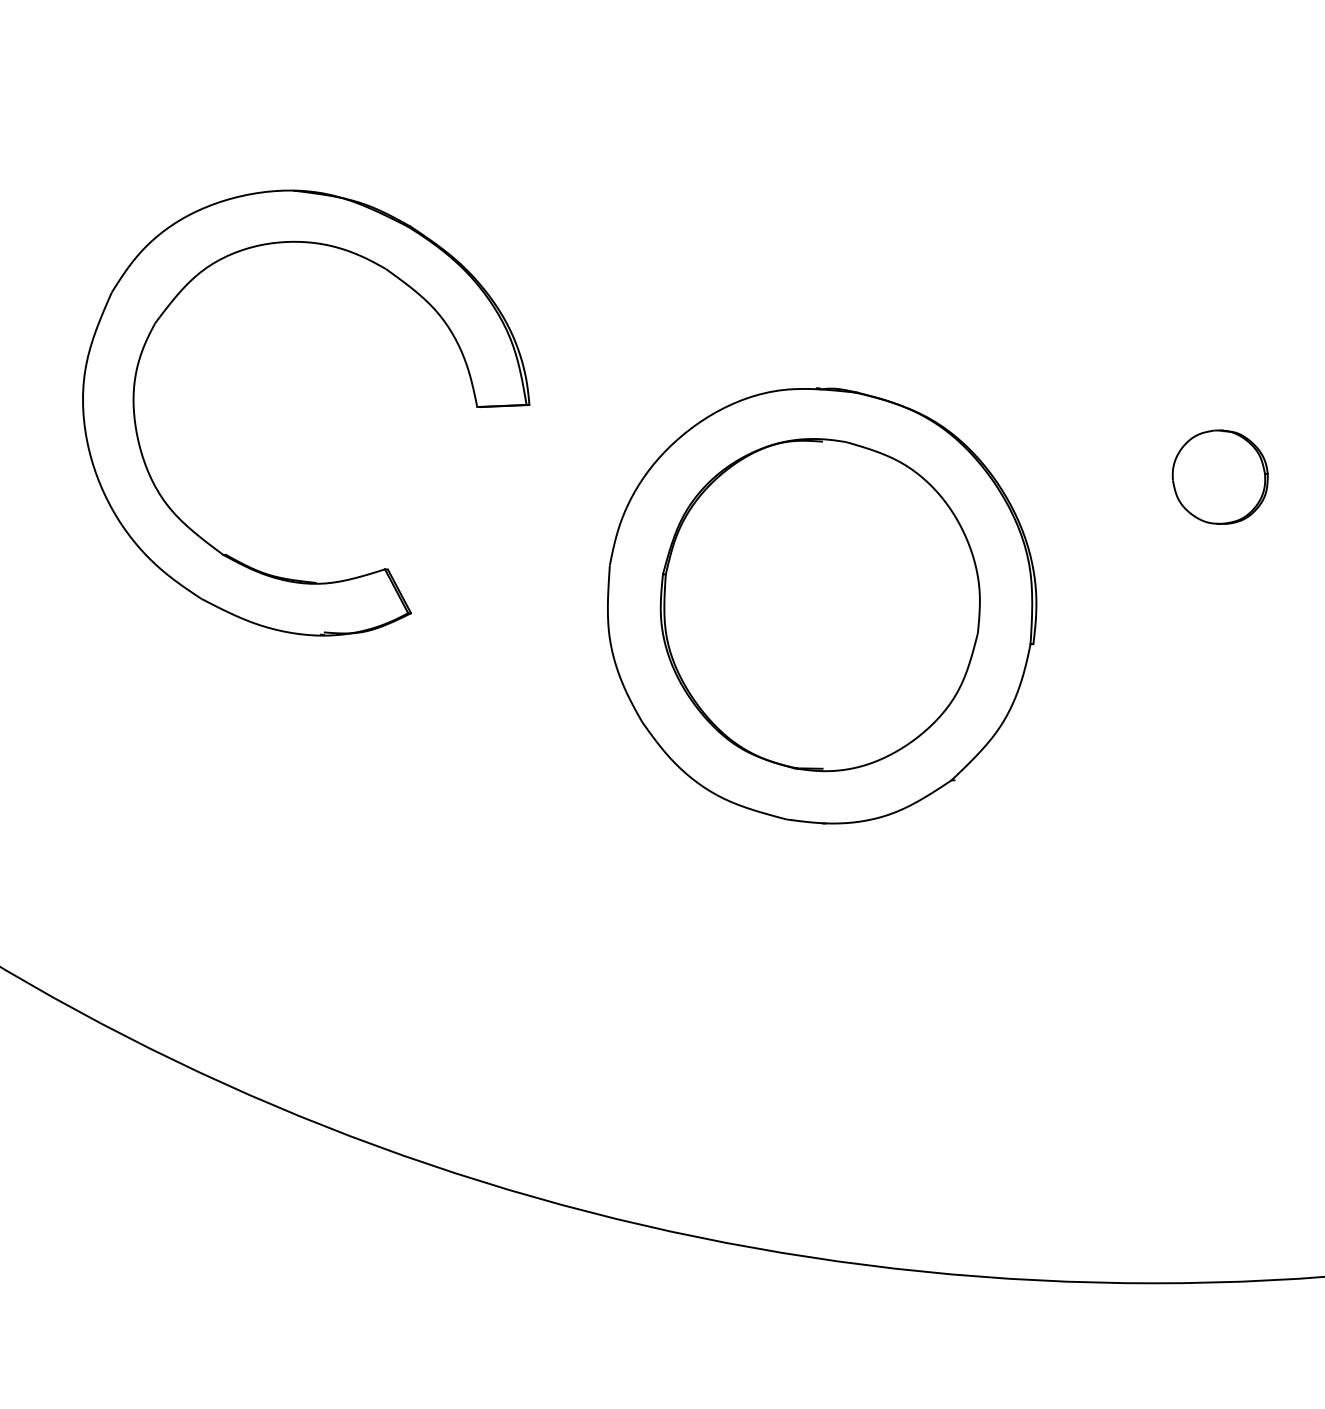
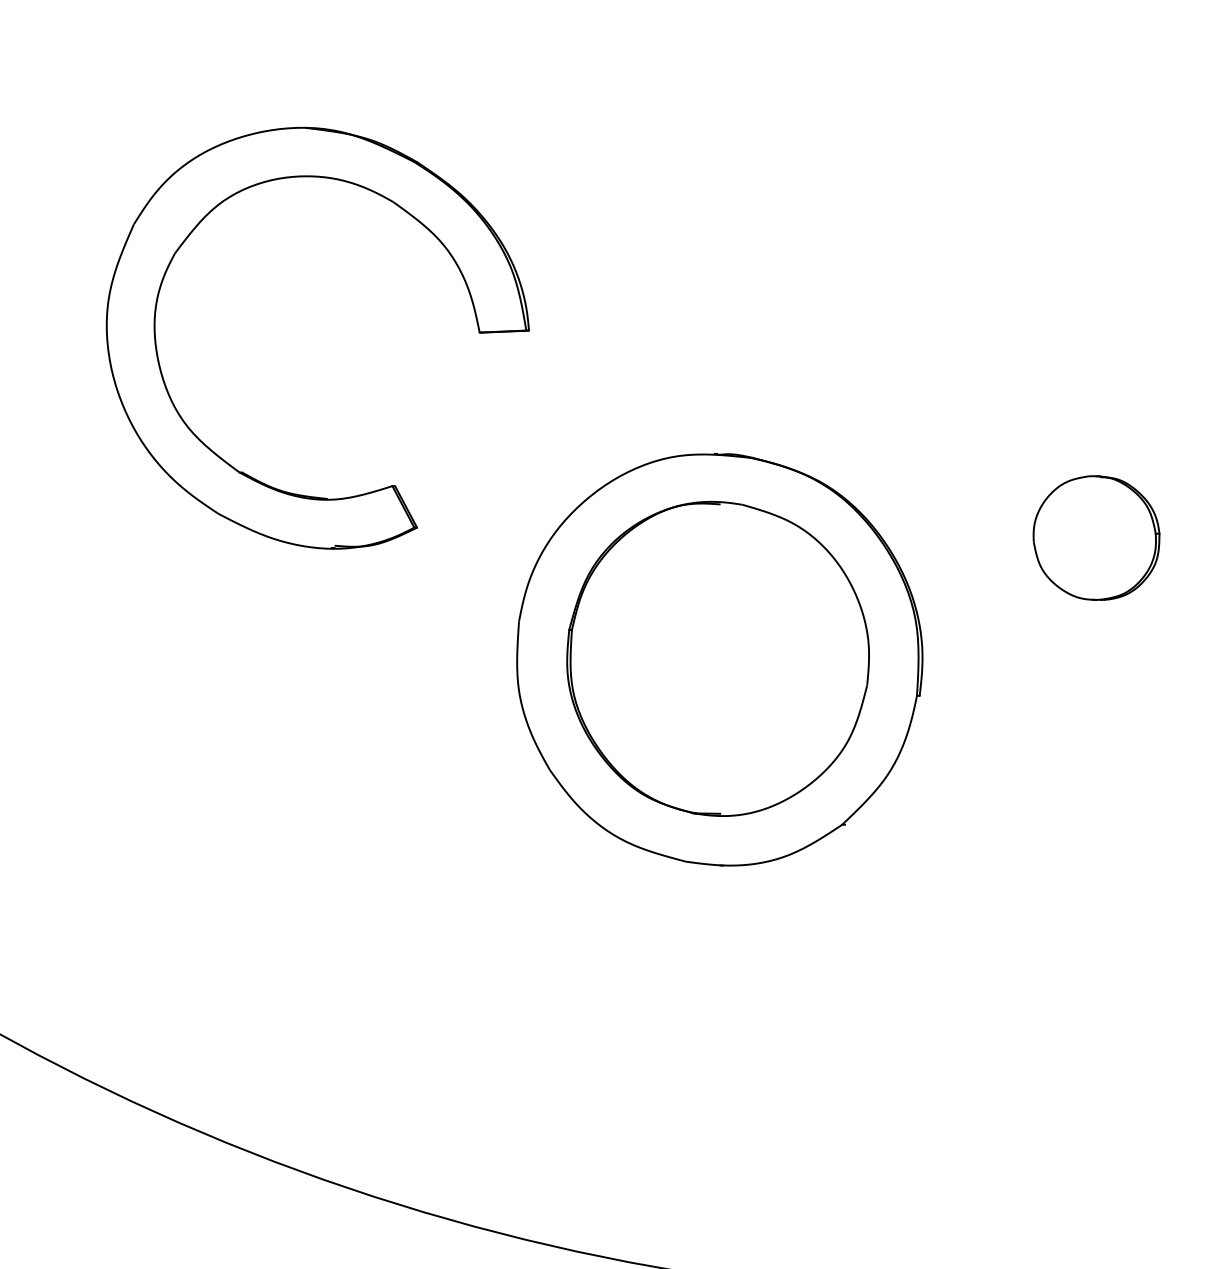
part: (403, 283) -> (409, 215), moved
part: (1219, 476) -> (1095, 537), size x1.4

